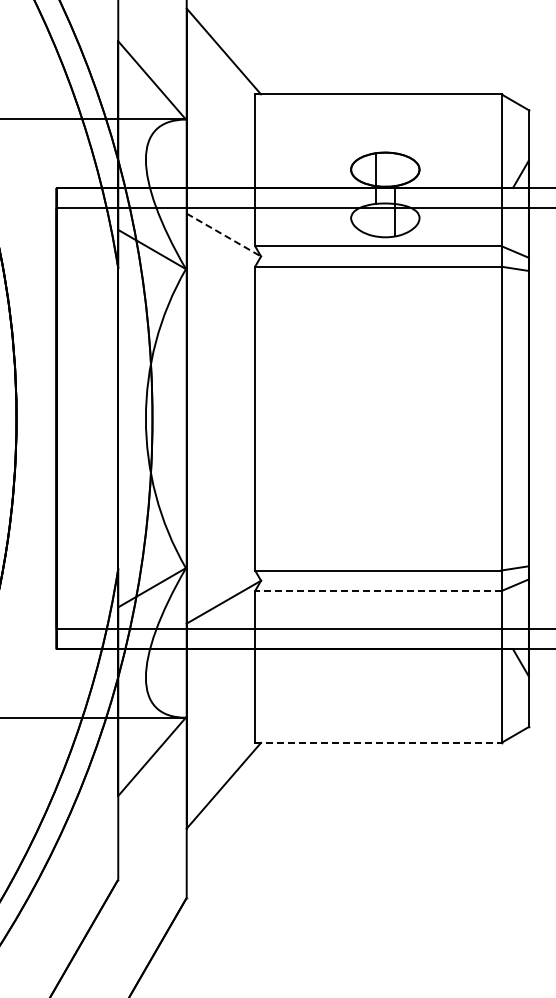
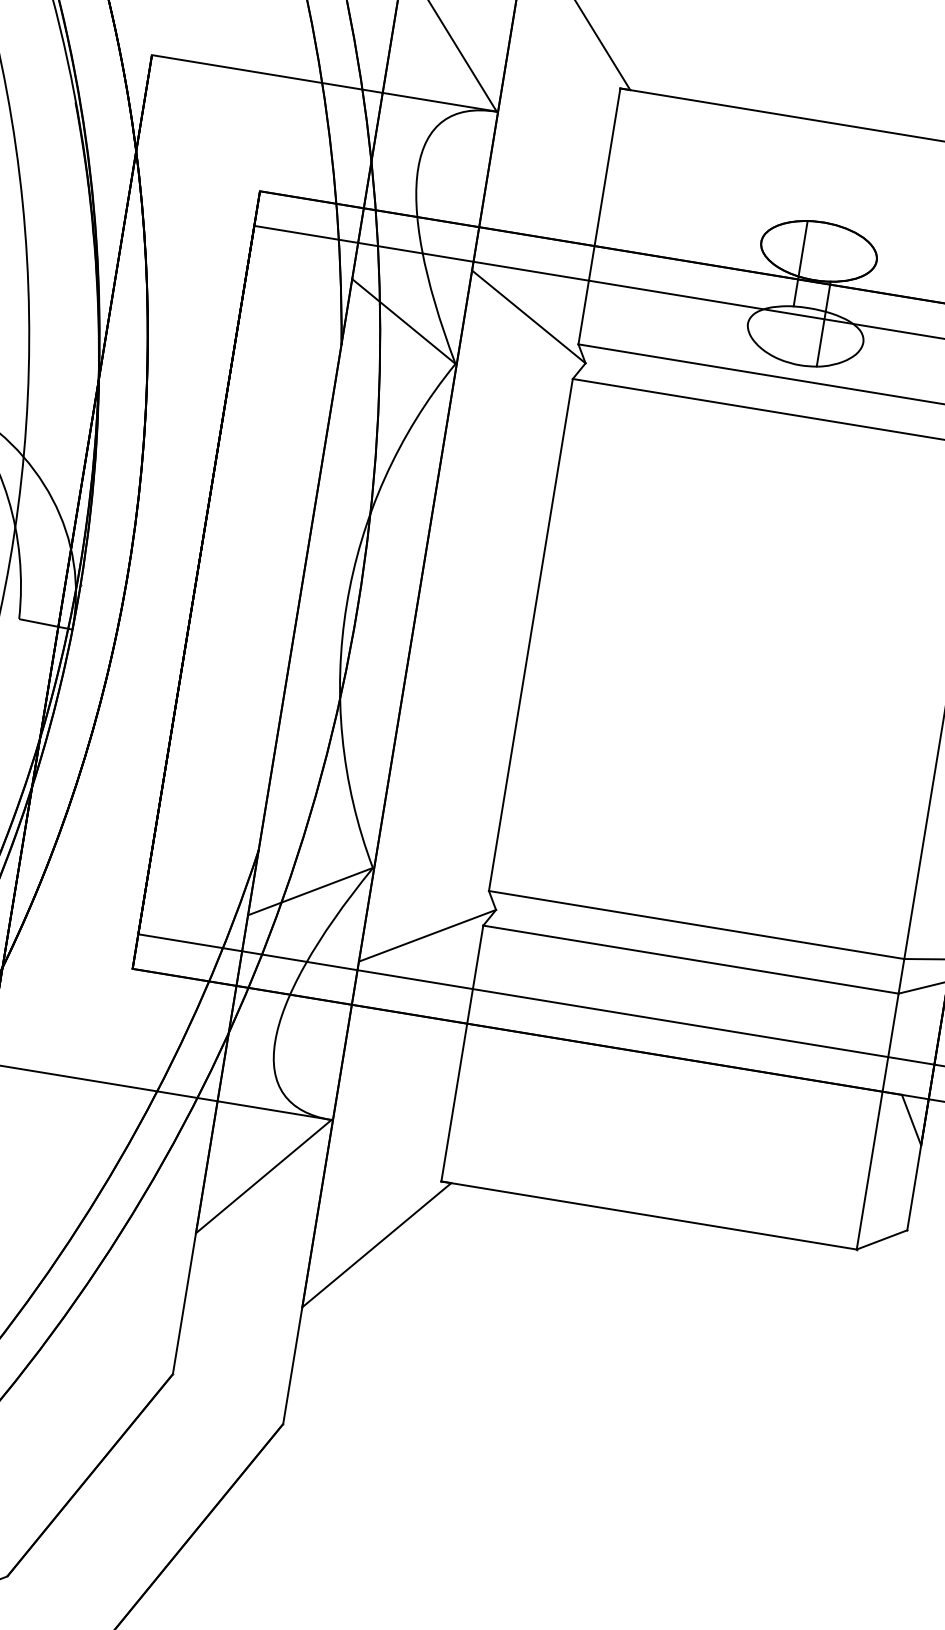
line: (223, 235) -> (528, 317), dashed -> solid
line: (377, 591) -> (689, 960), dashed -> solid
line: (378, 742) -> (649, 1214), dashed -> solid

